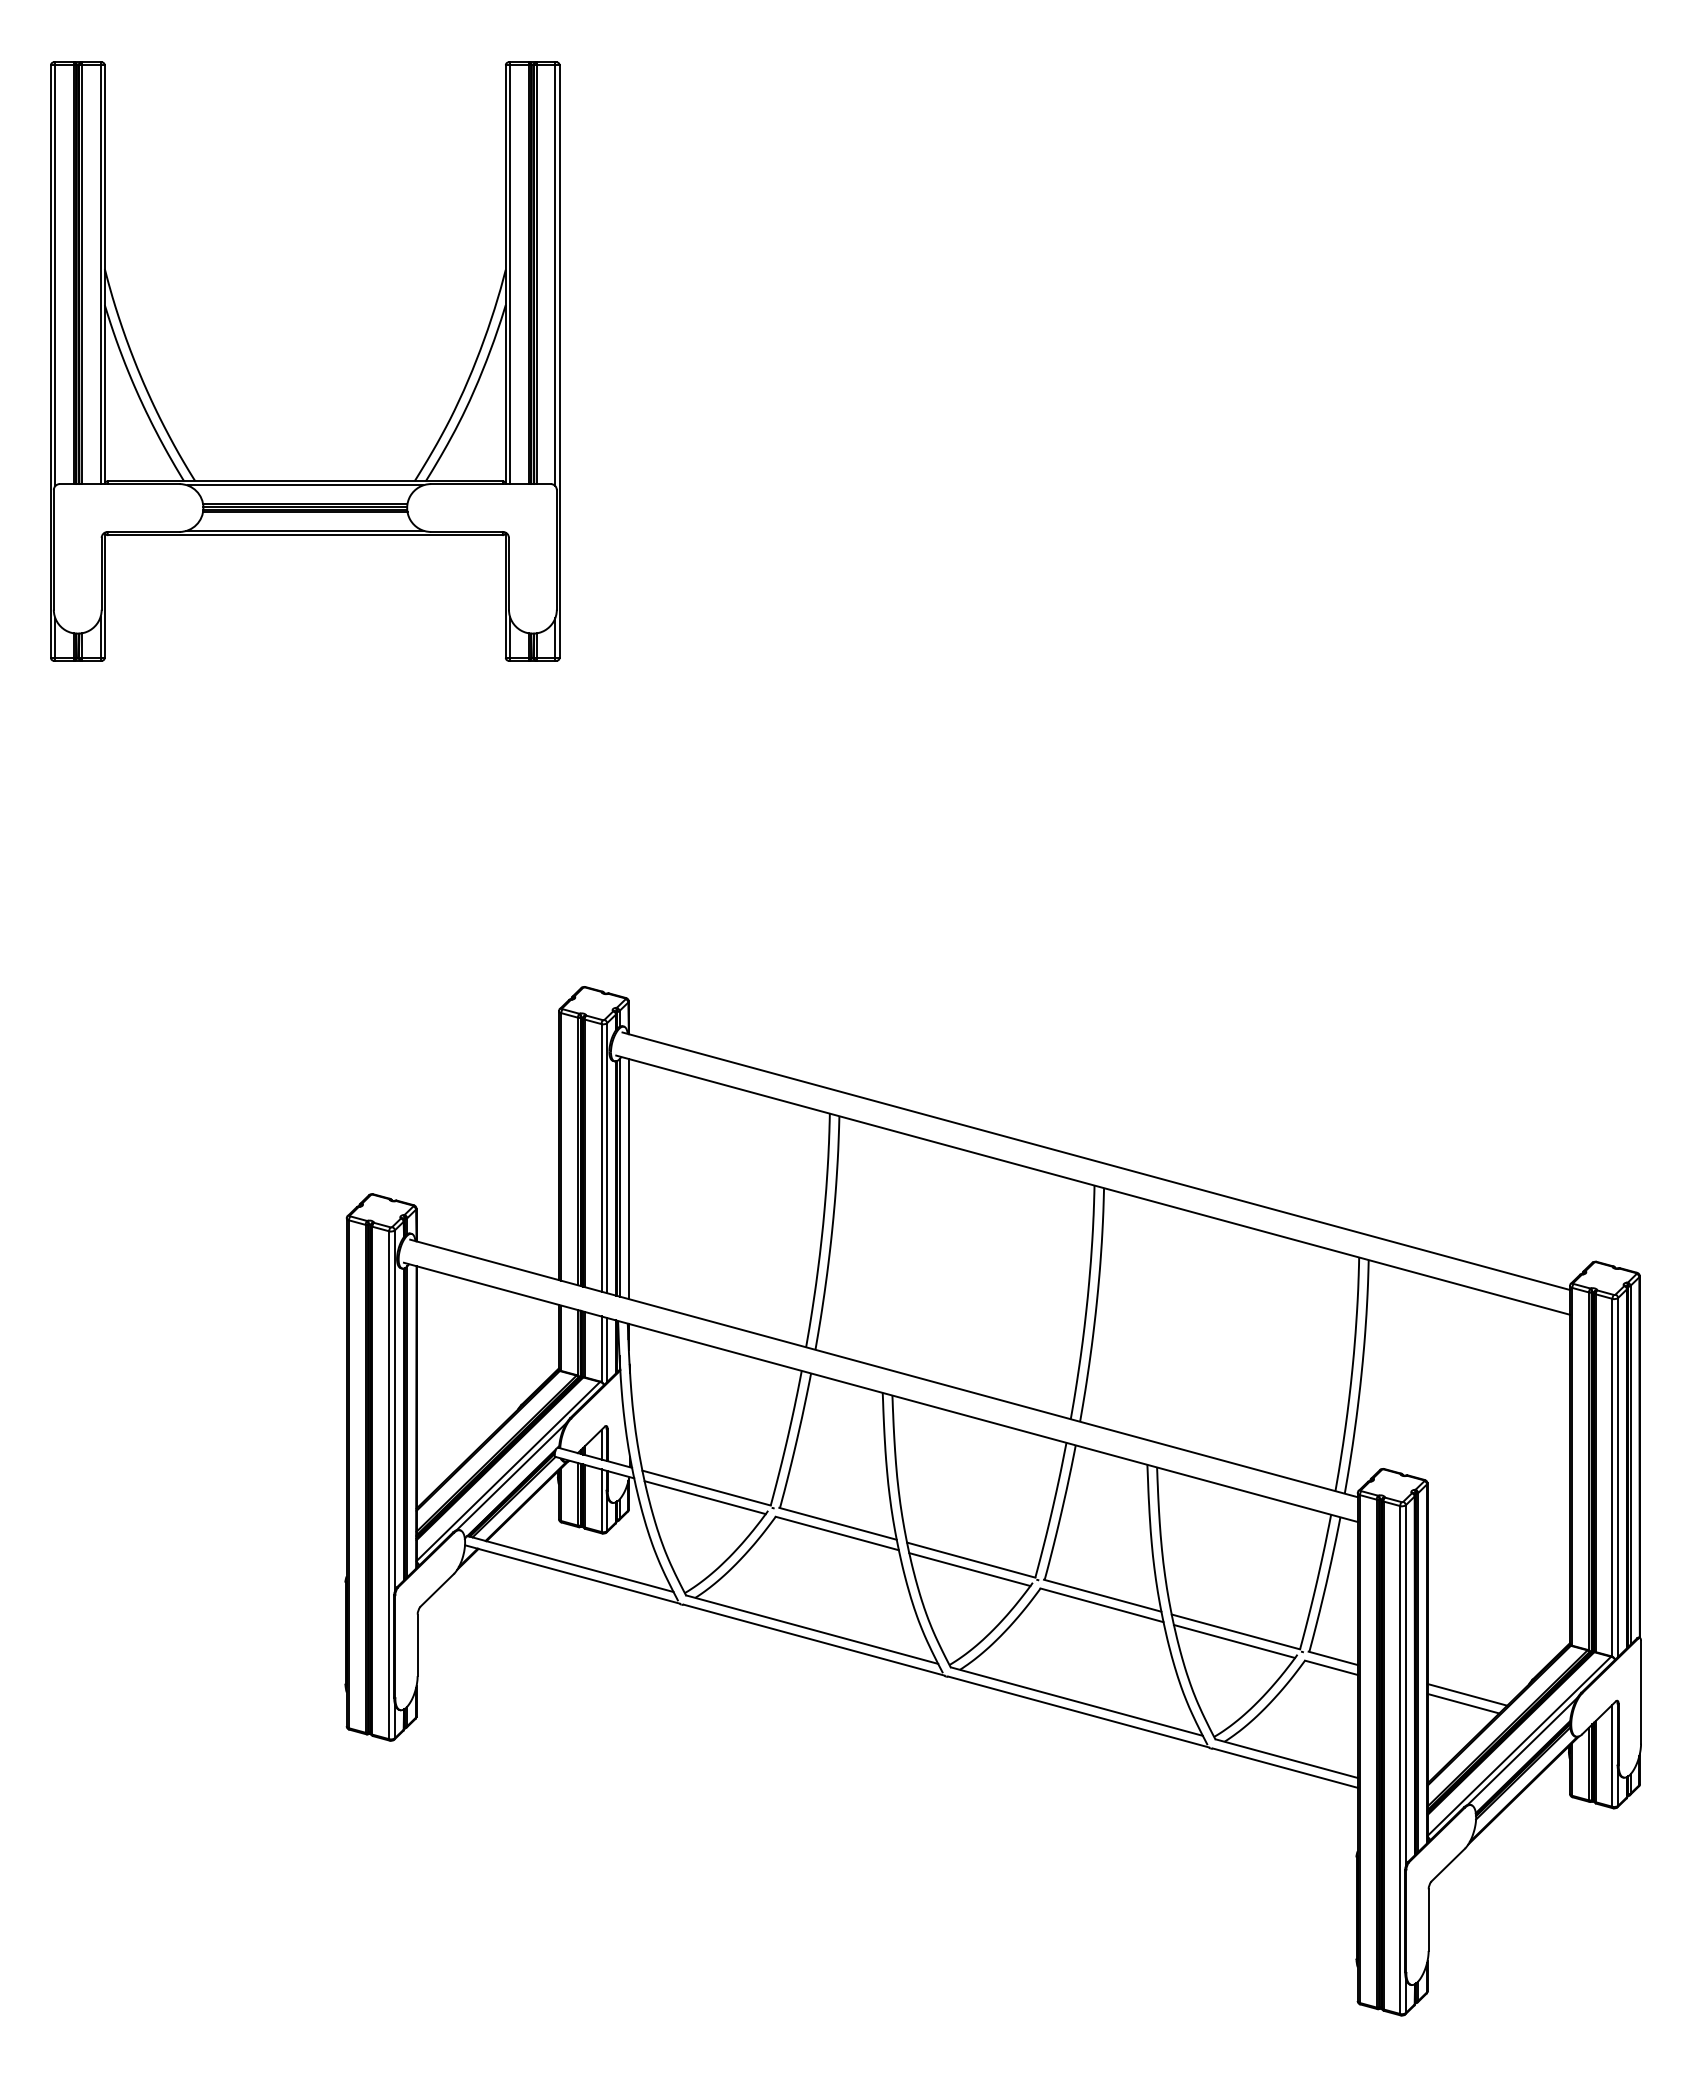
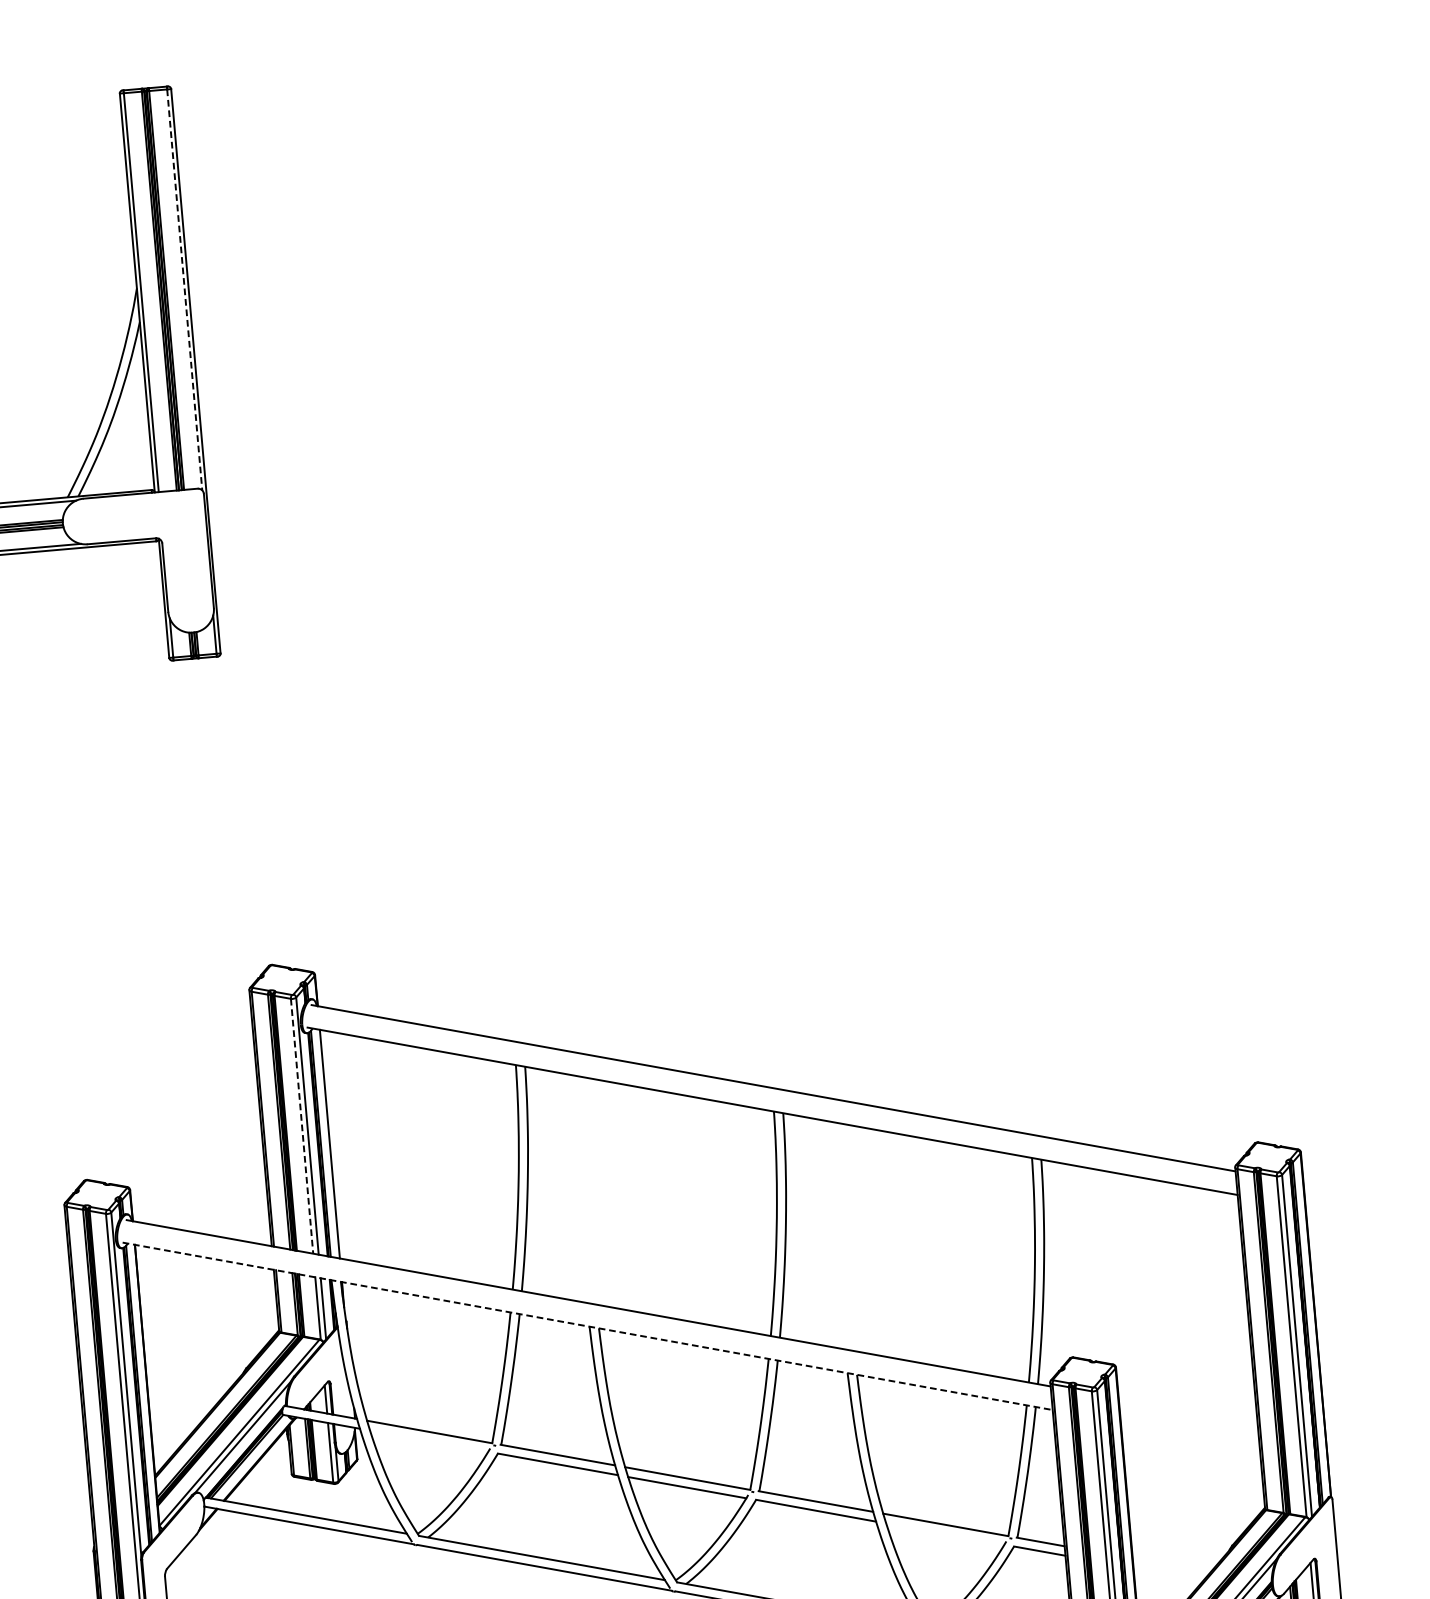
line: (555, 276) -> (184, 290), solid -> dashed
line: (601, 1157) -> (302, 1125), solid -> dashed
line: (881, 1392) -> (588, 1326), solid -> dashed
line: (704, 1497) -> (428, 1441), removed
line: (1234, 1641) -> (945, 1534), removed
line: (1467, 1694) -> (1171, 1565), removed
line: (1463, 1703) -> (1168, 1574), removed

